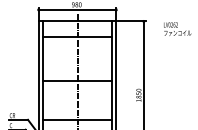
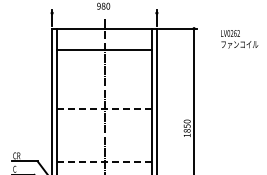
line: (77, 10) -> (104, 13), removed
line: (77, 80) -> (104, 108), solid -> dashed
line: (77, 120) -> (104, 162), solid -> dashed

